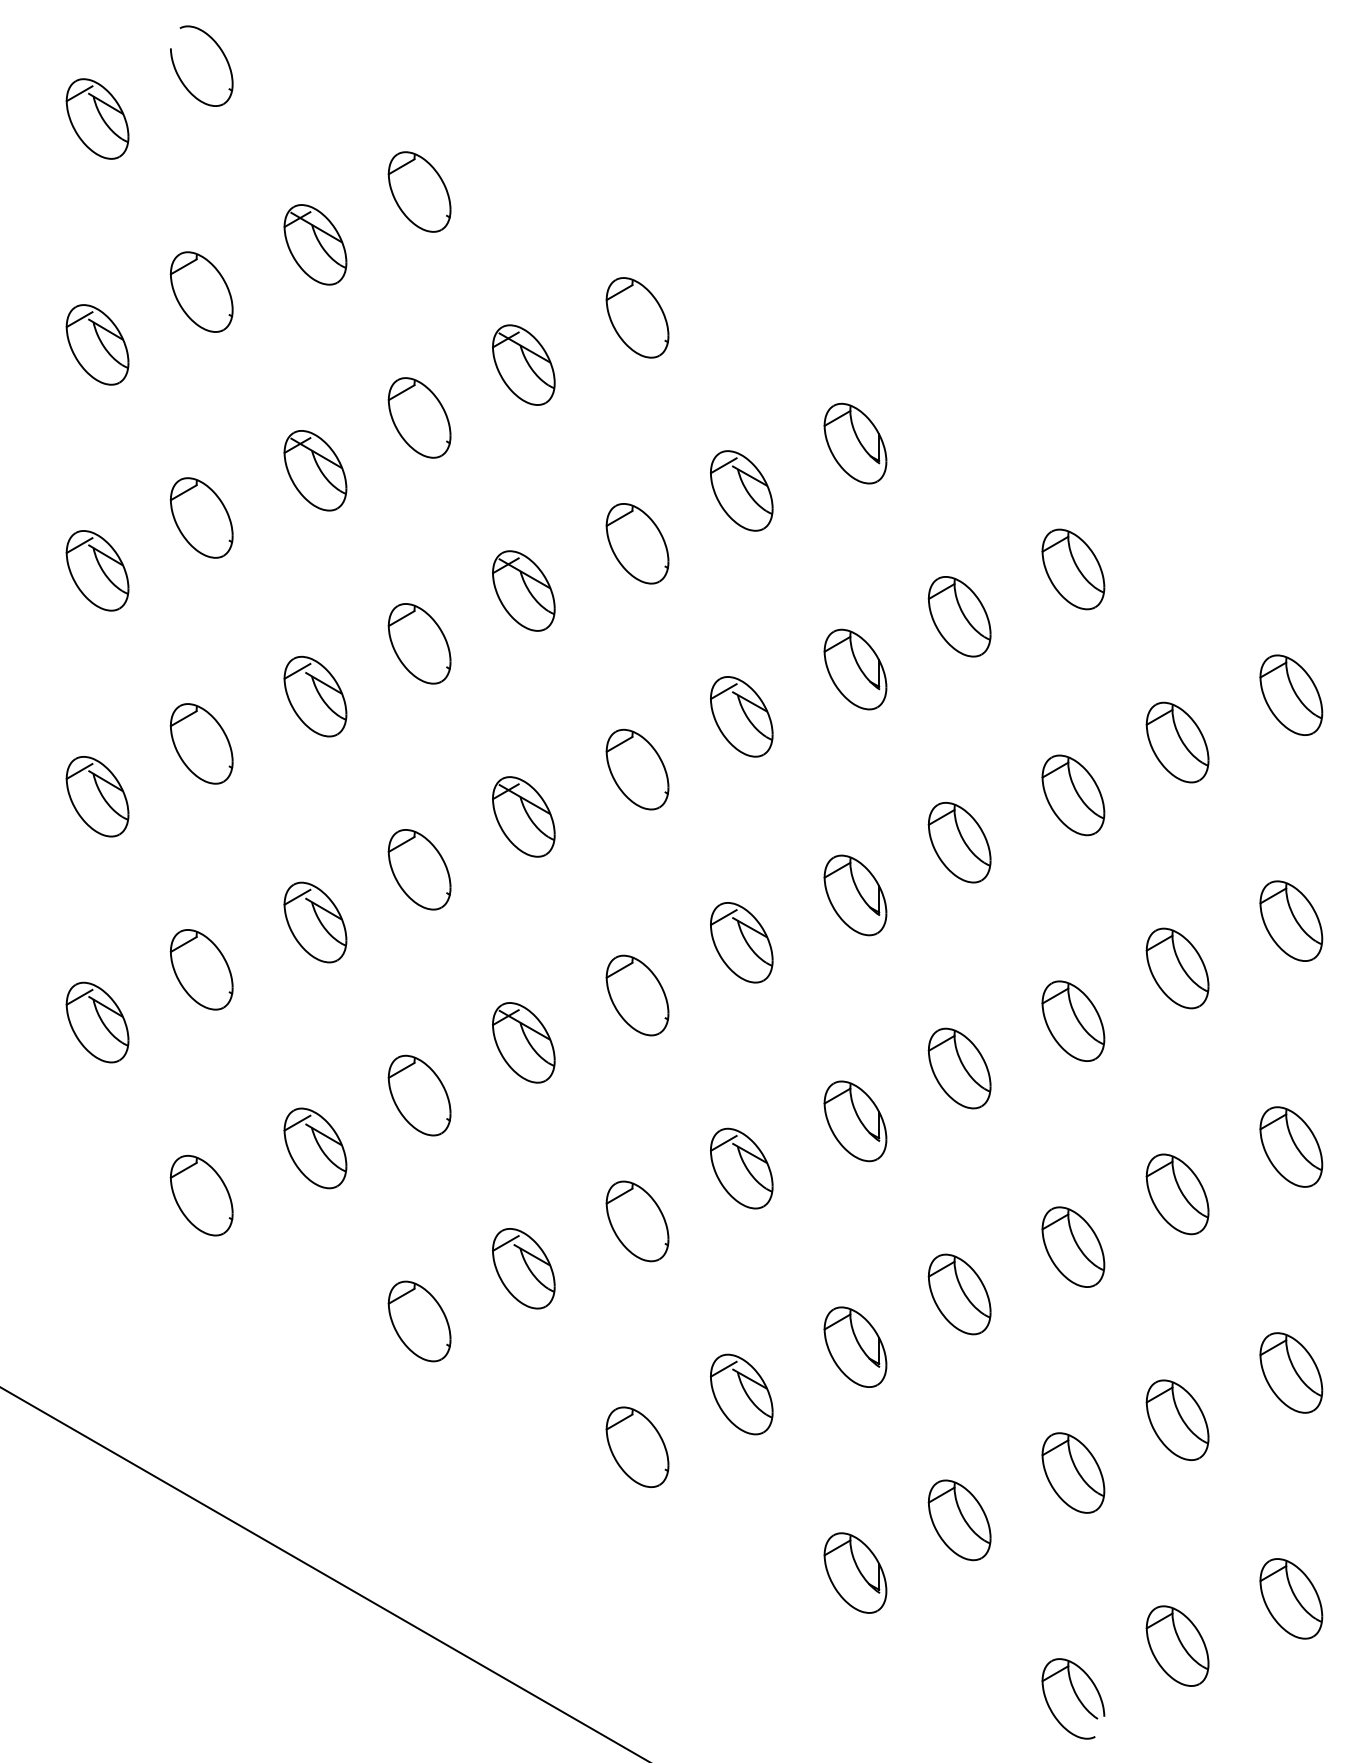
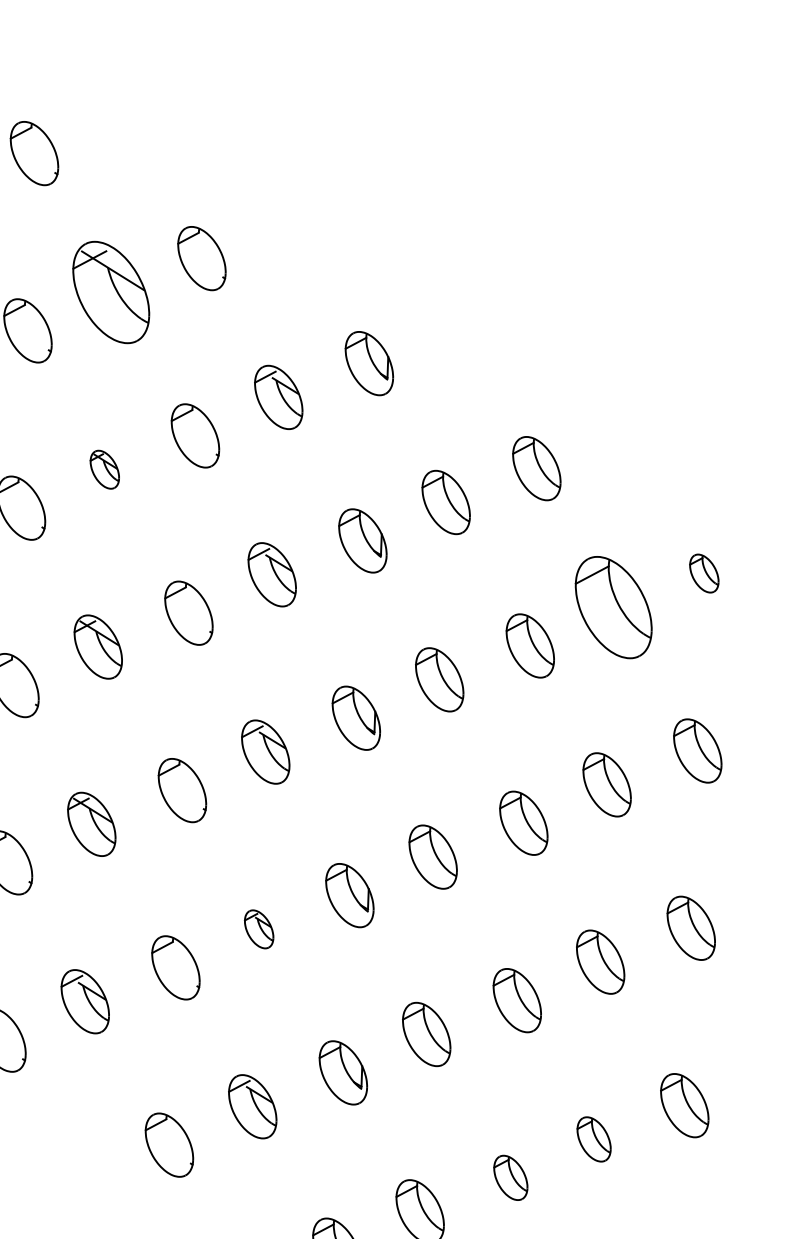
part: (523, 364) -> (111, 291), size x1.6
part: (523, 590) -> (104, 469), size x0.6
part: (1291, 694) -> (704, 573), size x0.6
part: (1177, 742) -> (613, 607), size x1.6
part: (741, 1168) -> (259, 929), size x0.6
part: (1177, 1419) -> (594, 1138), size x0.7
part: (1073, 1472) -> (510, 1177), size x0.7

